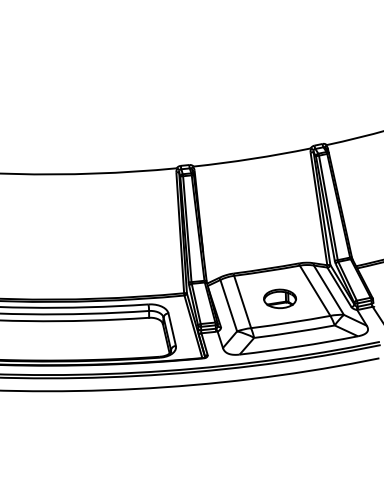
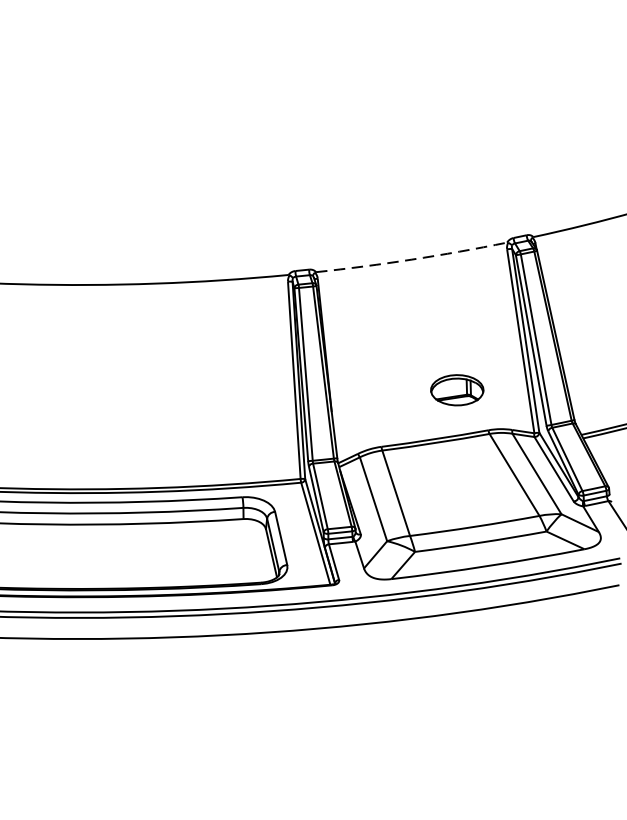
arc: (252, 158) -> (412, 258), solid -> dashed
part: (279, 298) -> (456, 389), moved

